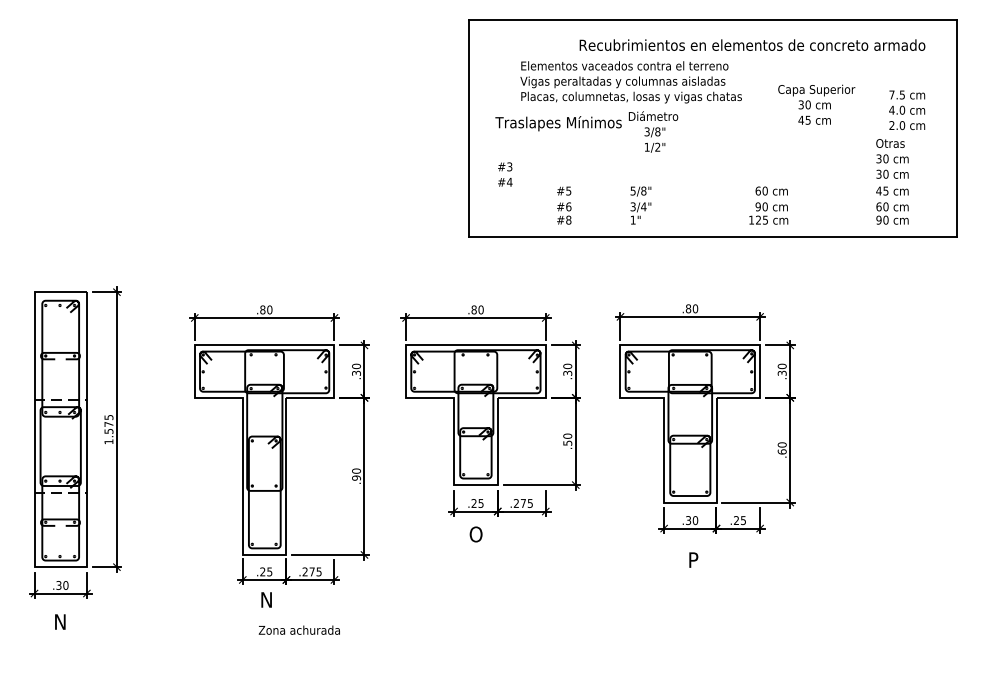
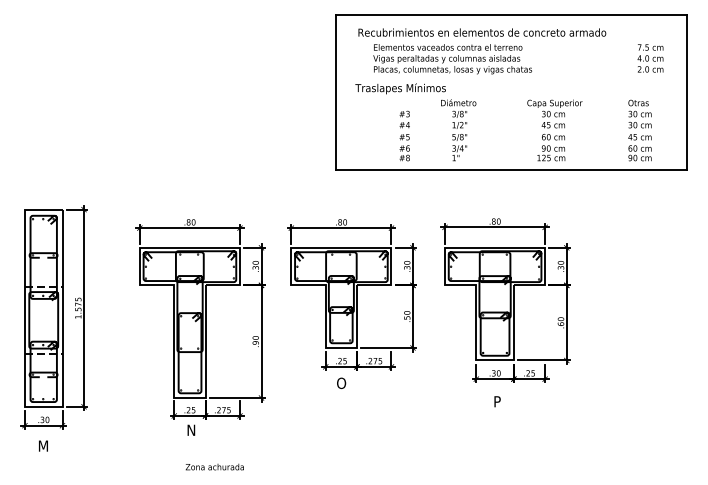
text: (752, 44) -> (482, 32), moved
text: (816, 104) -> (554, 113), moved
text: (907, 110) -> (650, 58), moved
text: (653, 131) -> (458, 113), moved
text: (505, 174) -> (404, 119), moved
text: (60, 621) -> (43, 445), N -> M
text: (298, 629) -> (214, 466), moved

